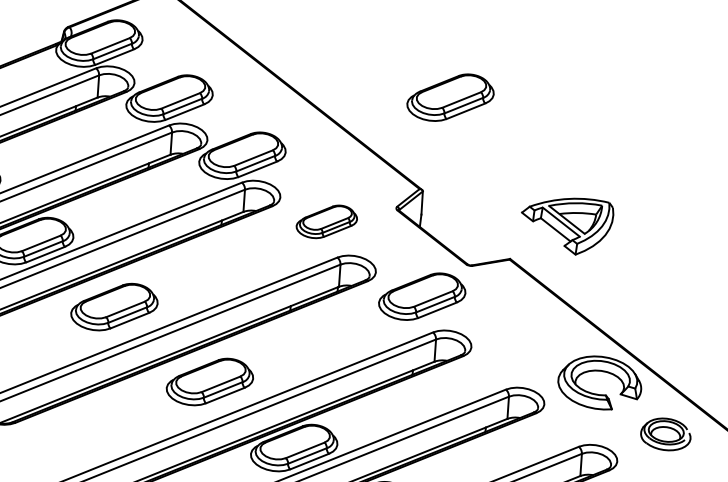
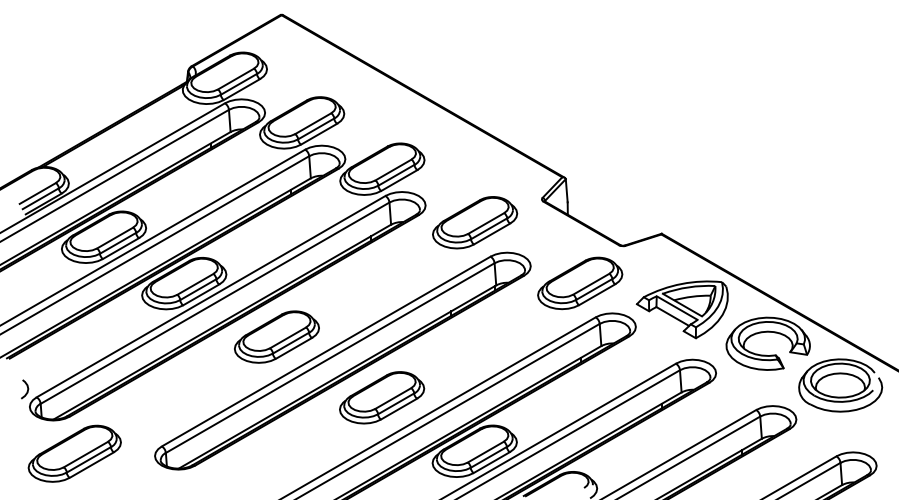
part: (451, 97) -> (580, 82), removed
part: (327, 221) -> (475, 222), size x1.43
part: (565, 224) -> (681, 309), moved
part: (665, 434) -> (840, 385), size x1.67

